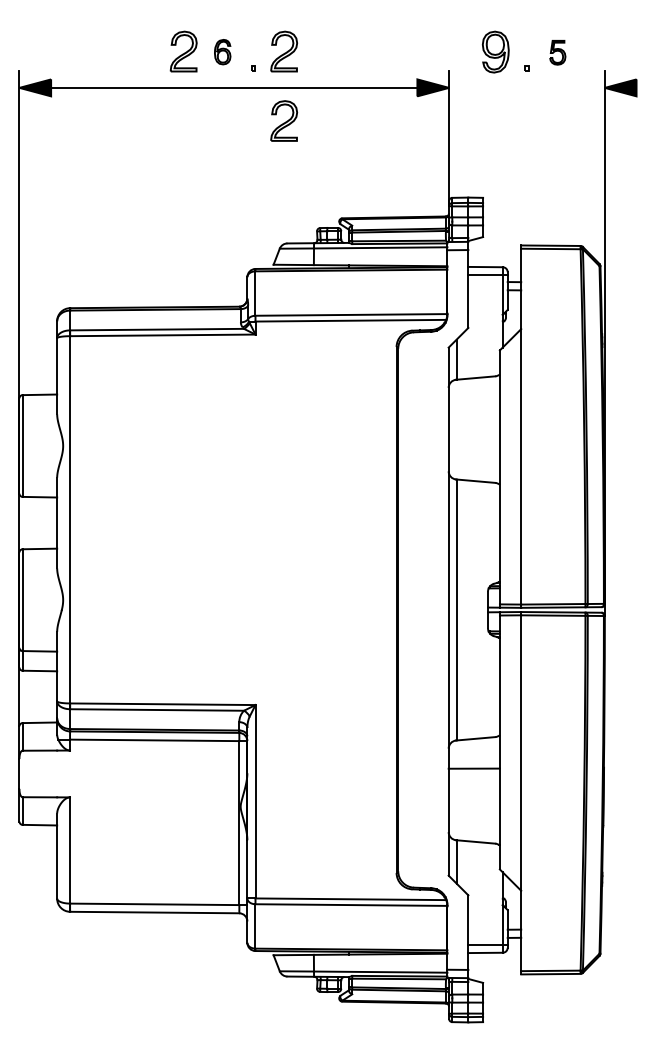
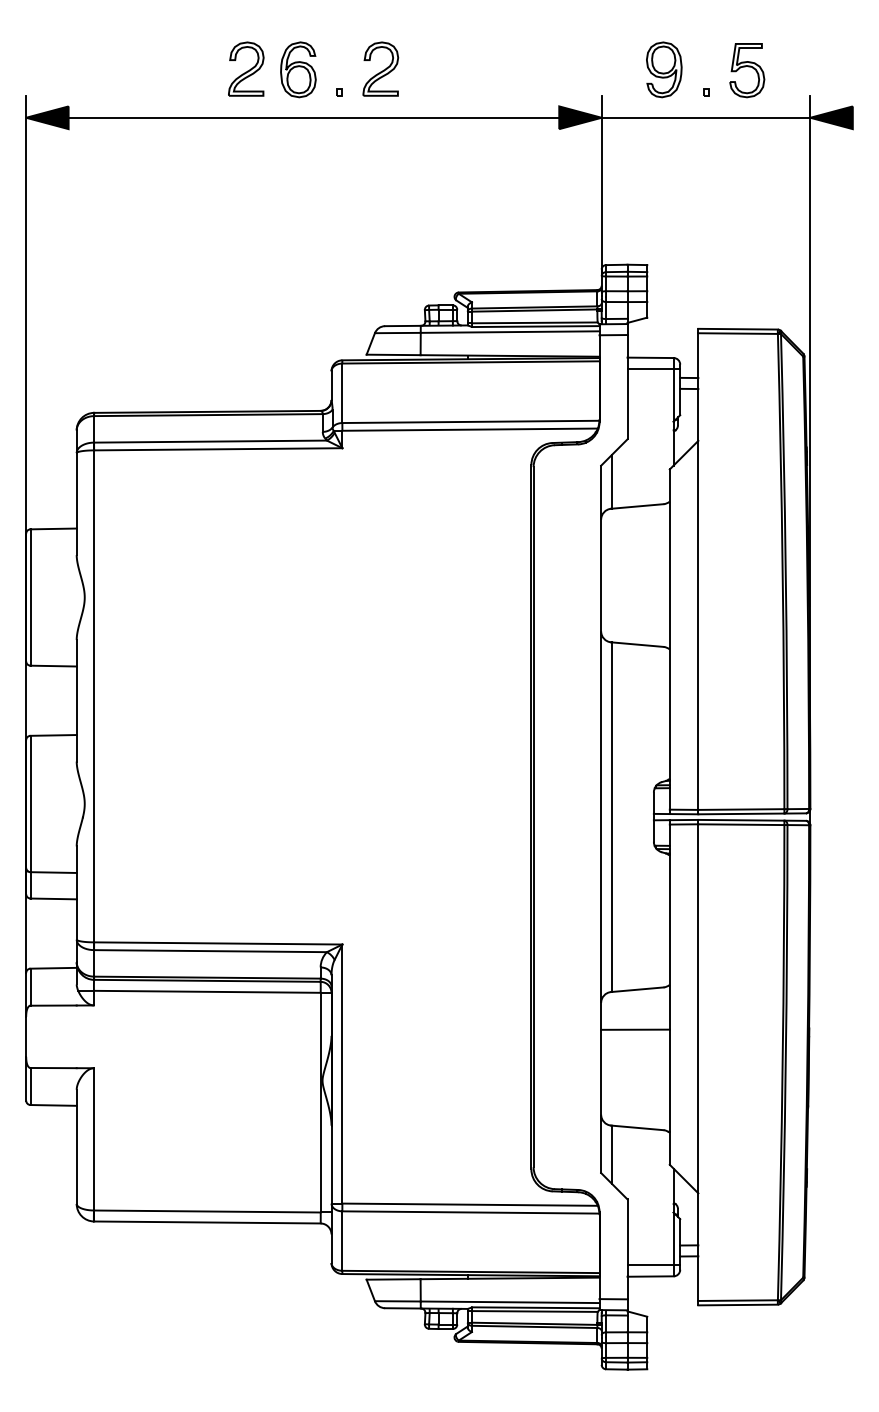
part: (222, 51) -> (298, 69), size x1.67
part: (557, 52) -> (747, 70), size x1.67
line: (526, 87) -> (705, 117), added
part: (283, 120) -> (380, 161), removed

